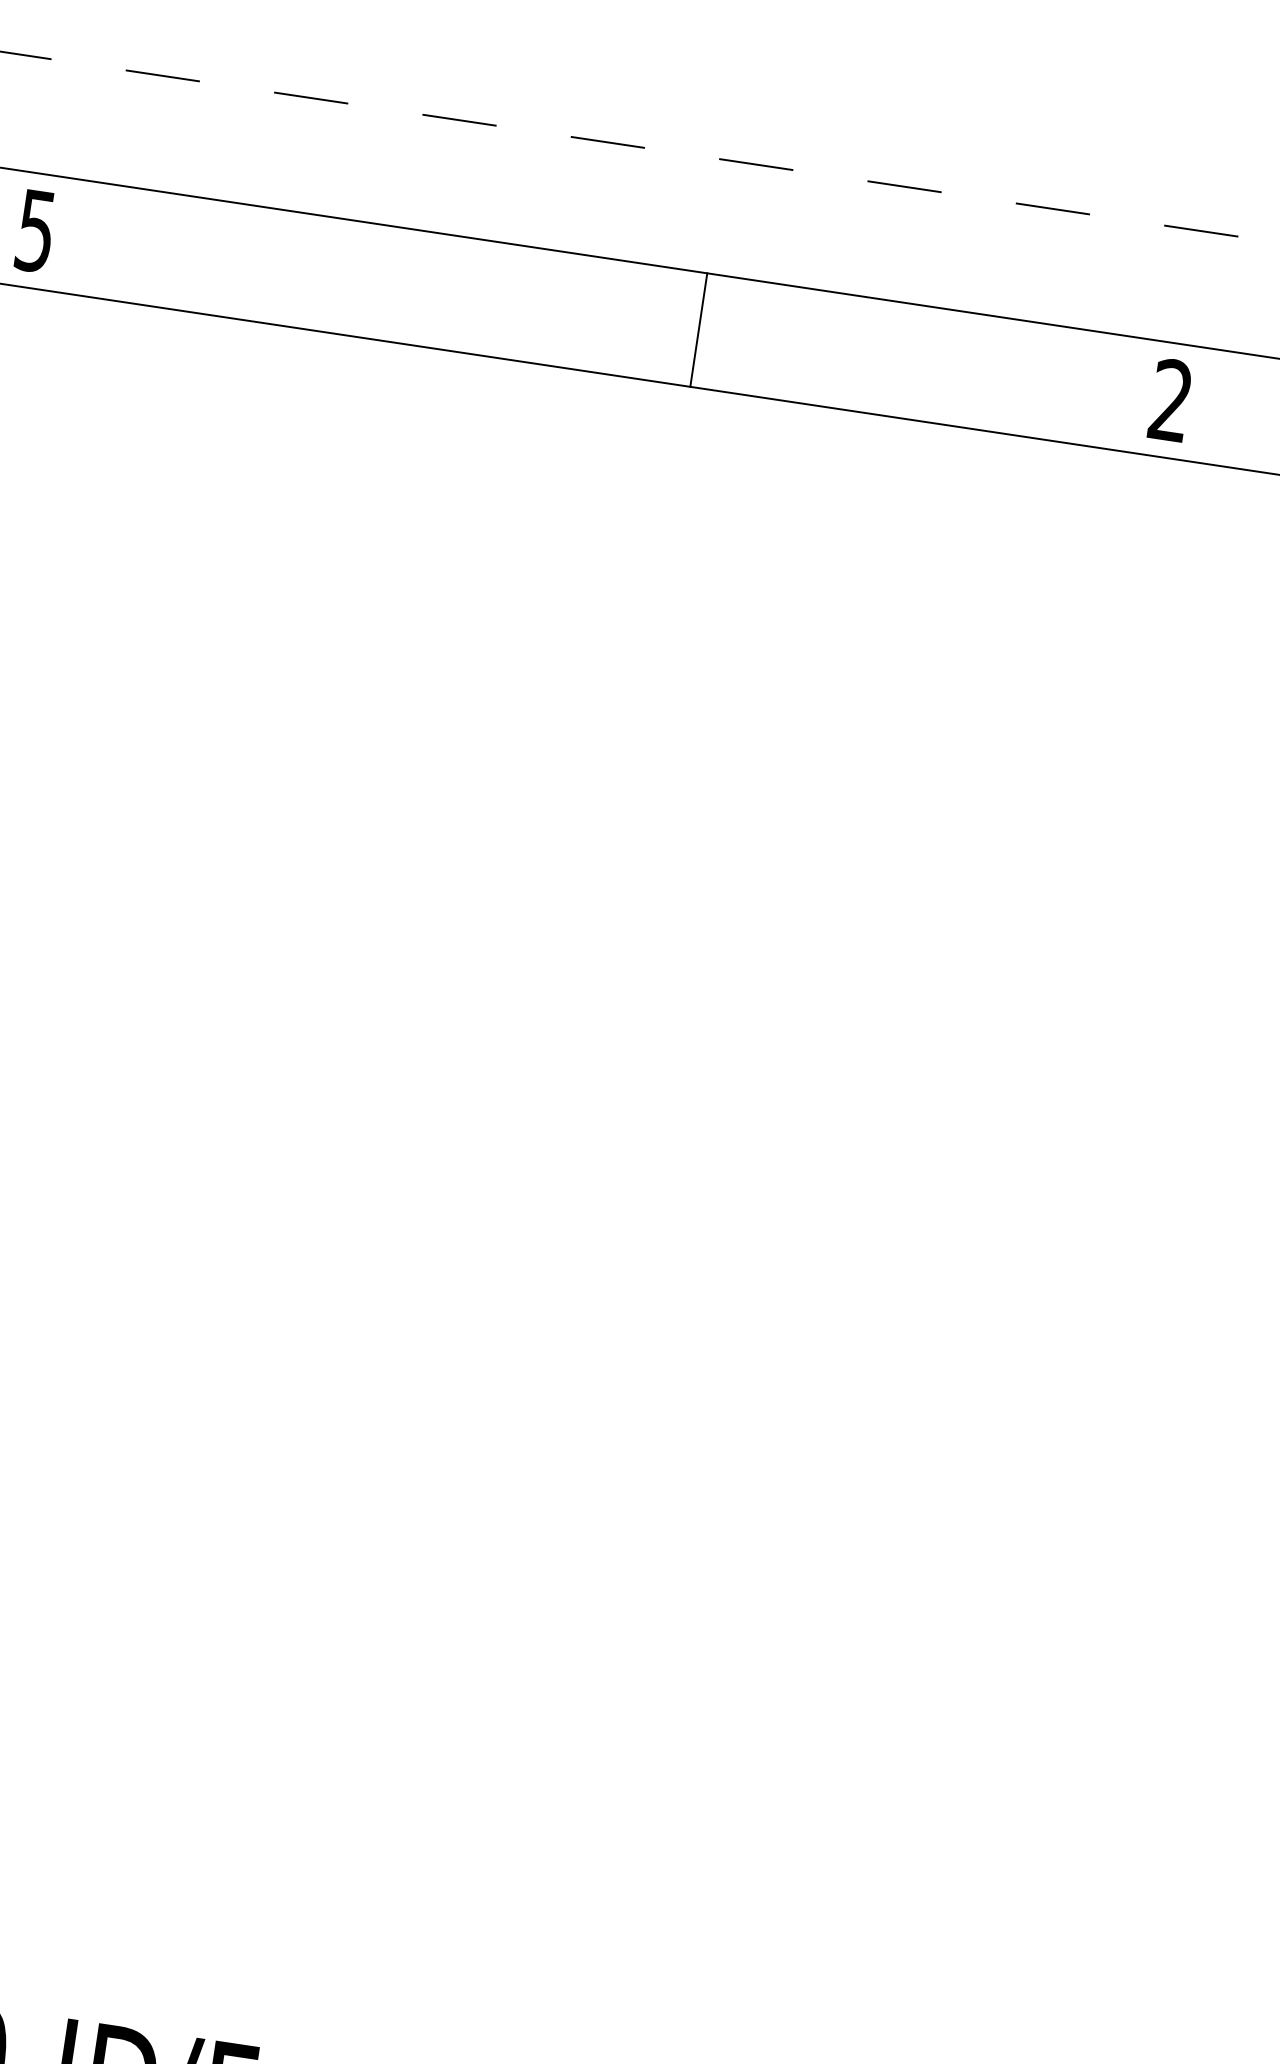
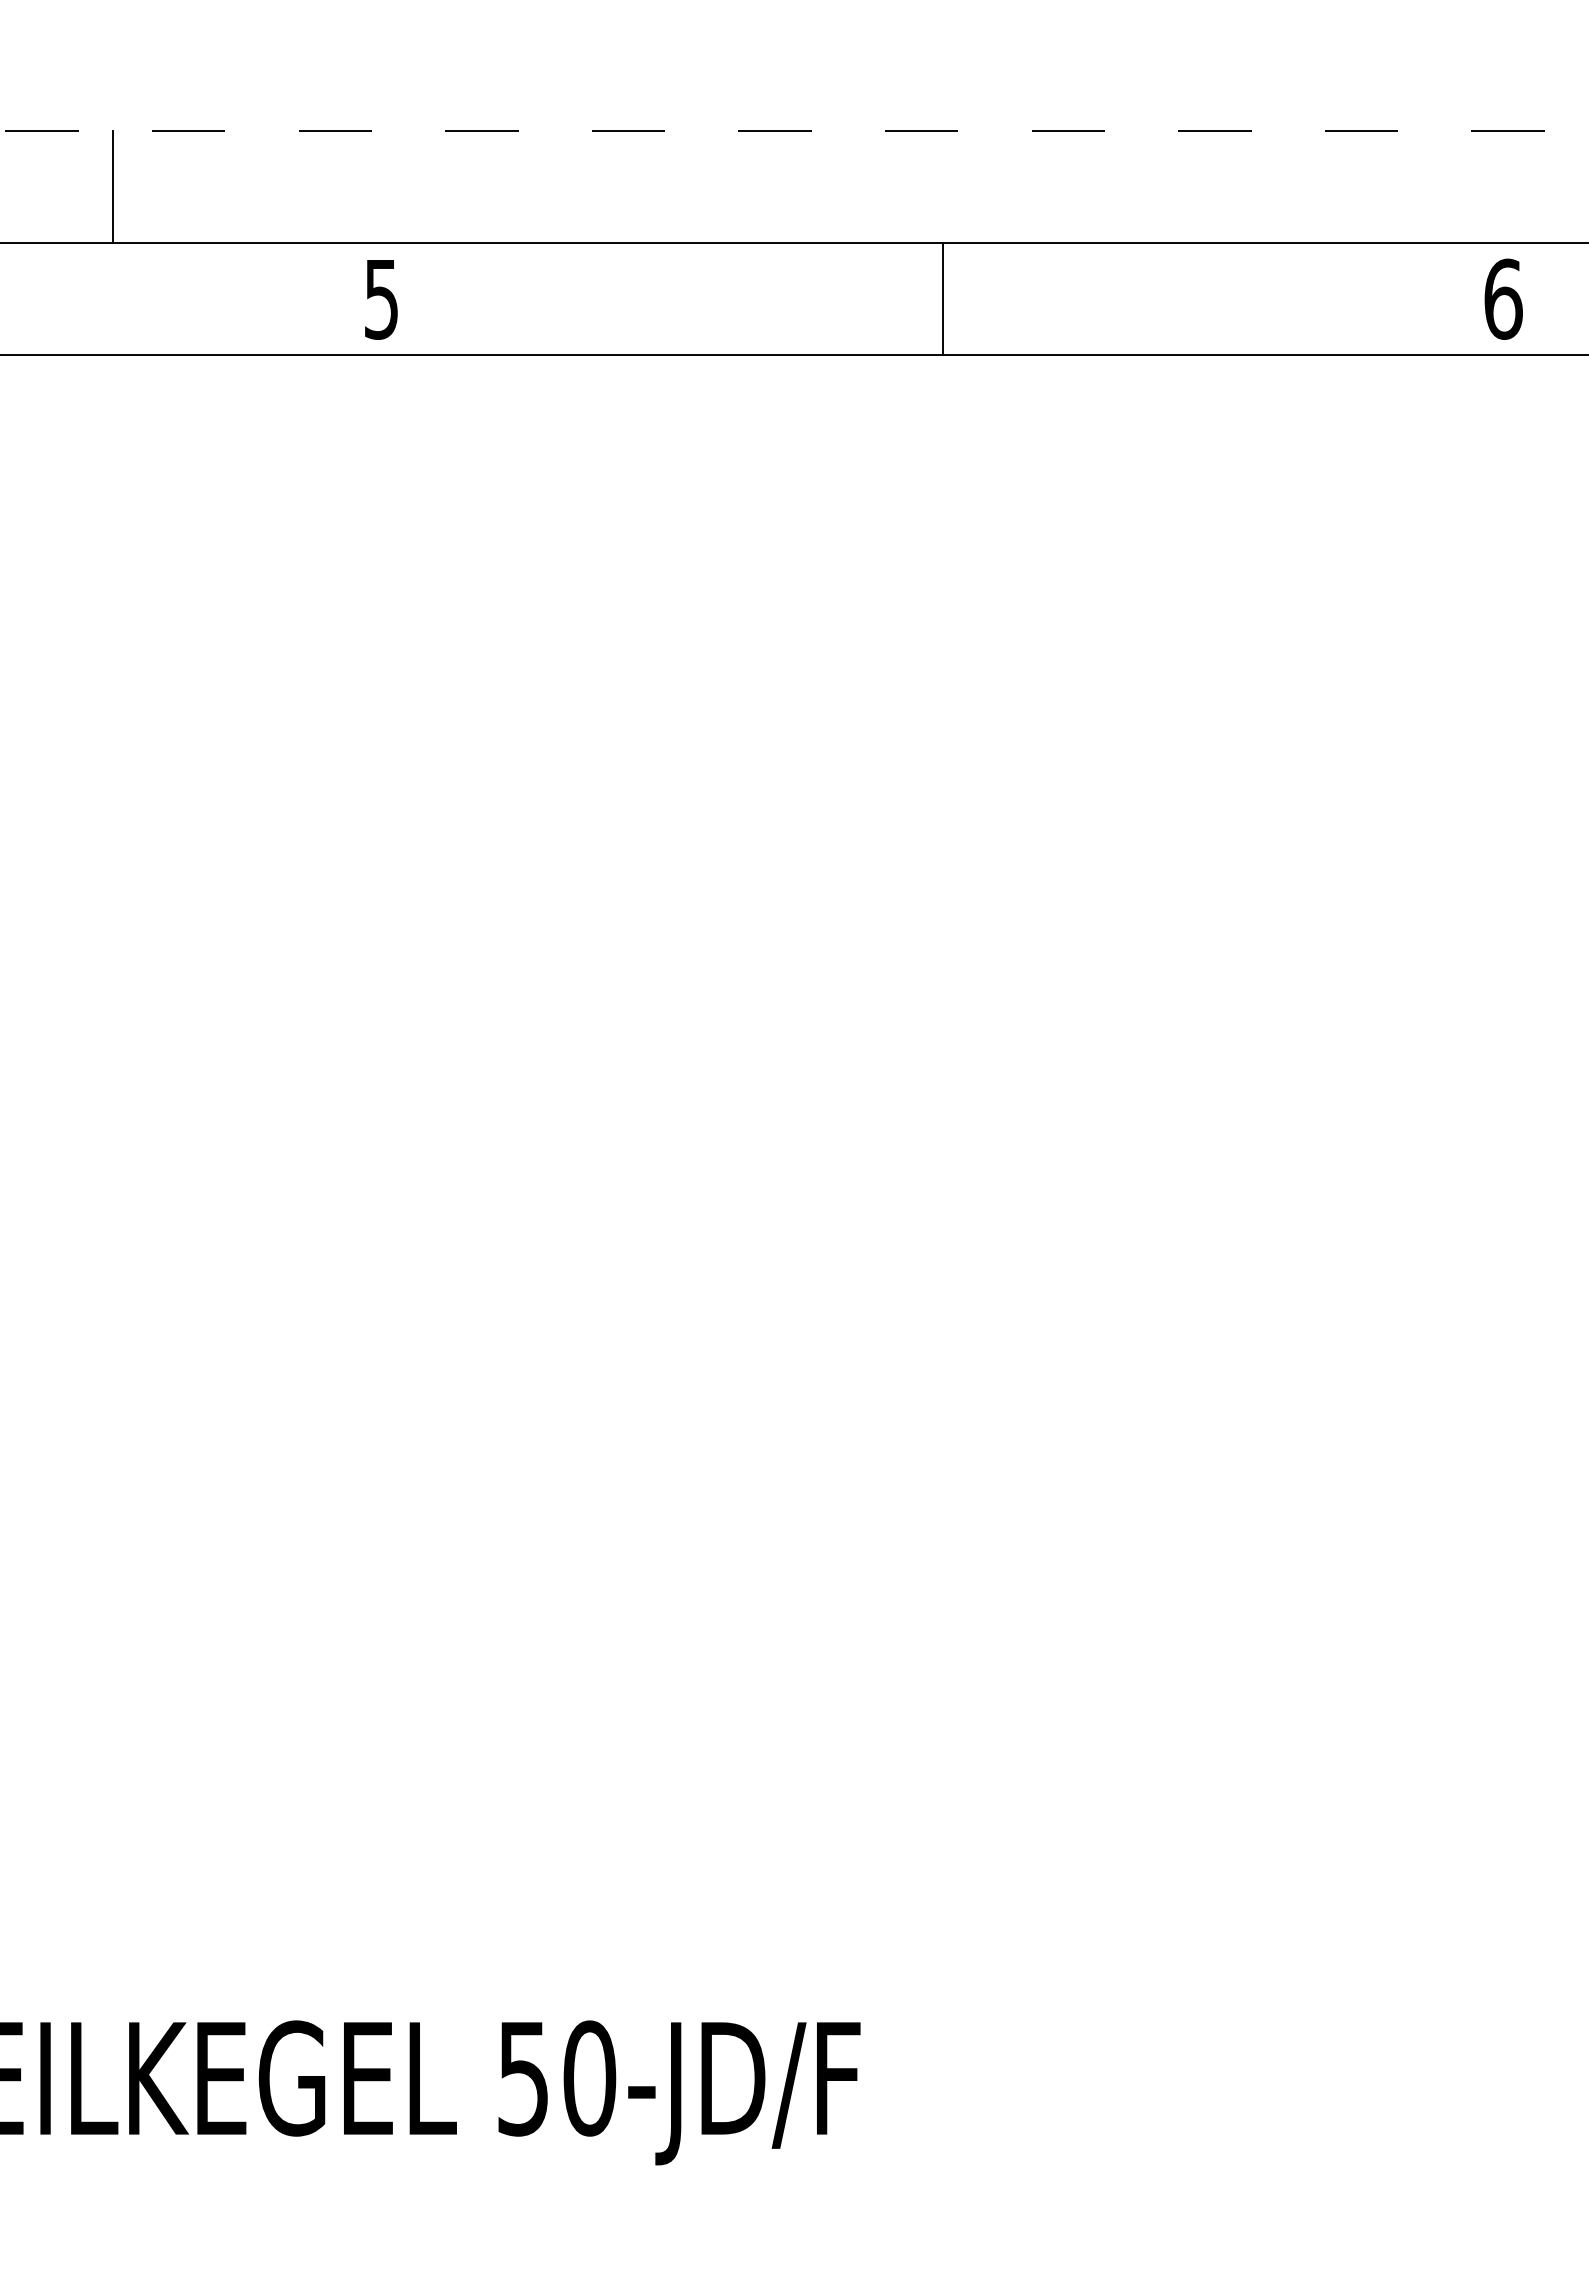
line: (698, 330) -> (942, 299), moved
text: (1171, 399) -> (1503, 298), 2 -> 6

